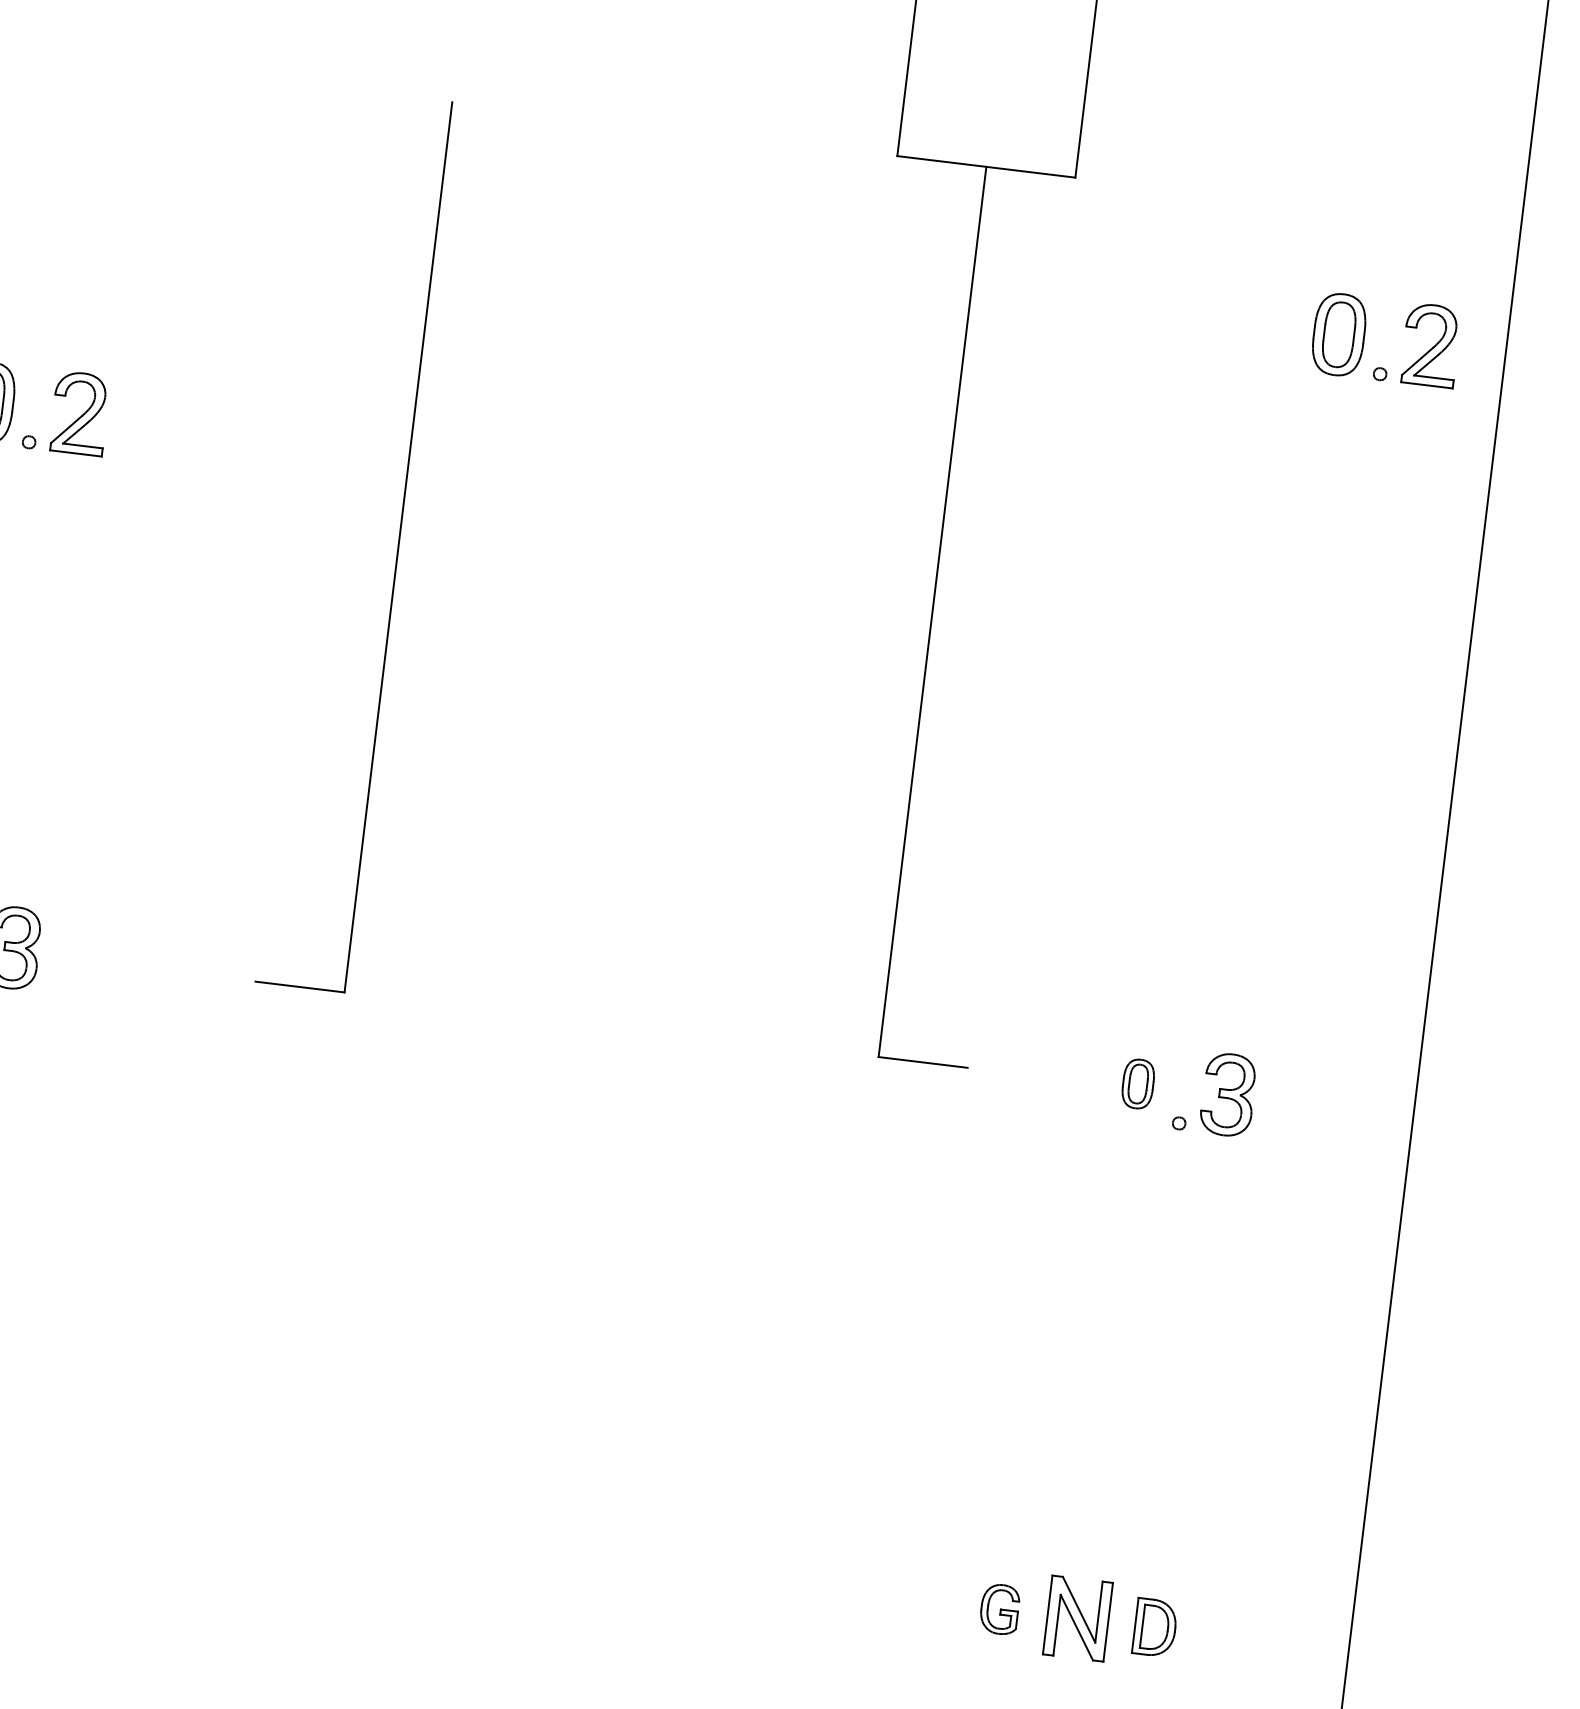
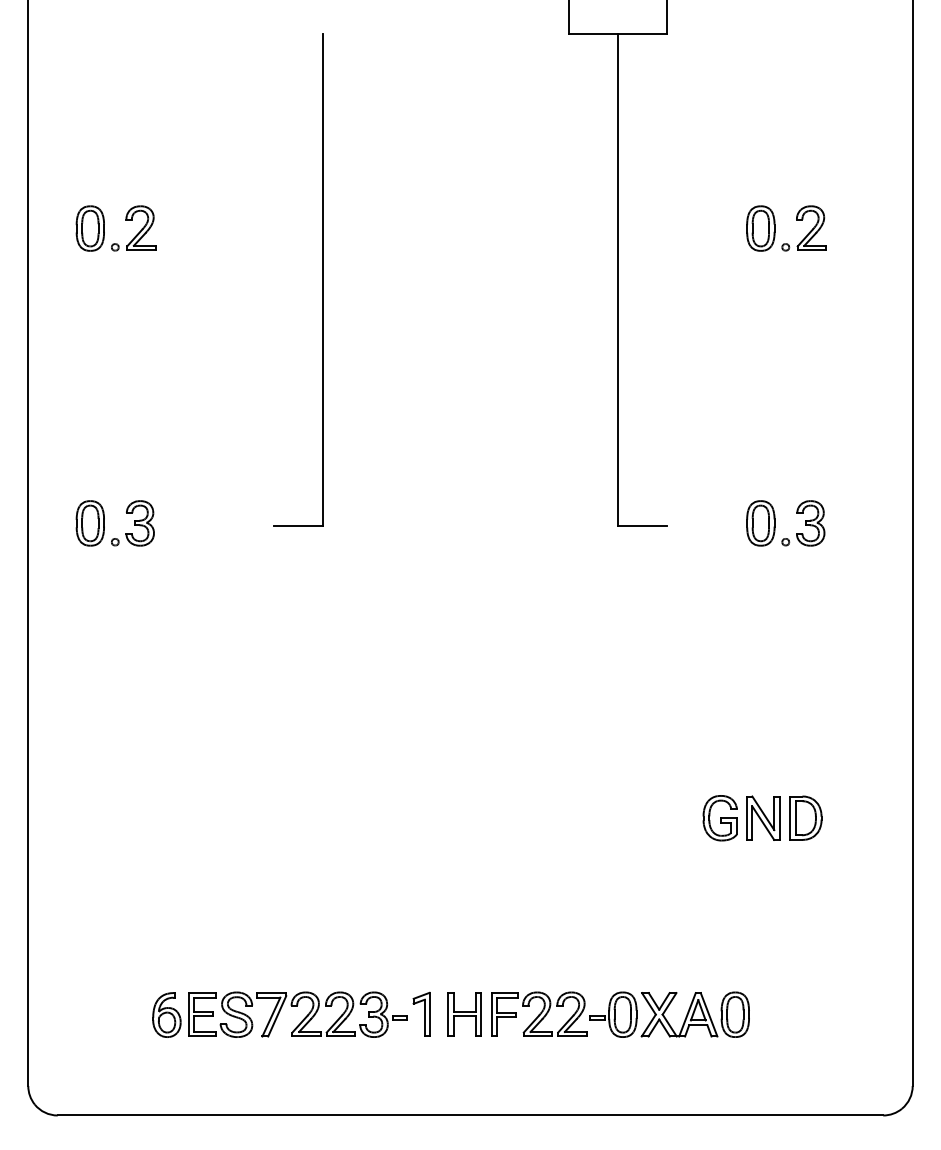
part: (1365, 337) -> (775, 228), moved
part: (1137, 1084) -> (760, 523), size x1.67
part: (998, 1609) -> (719, 818), size x1.67
part: (1154, 1626) -> (805, 817), size x1.43

